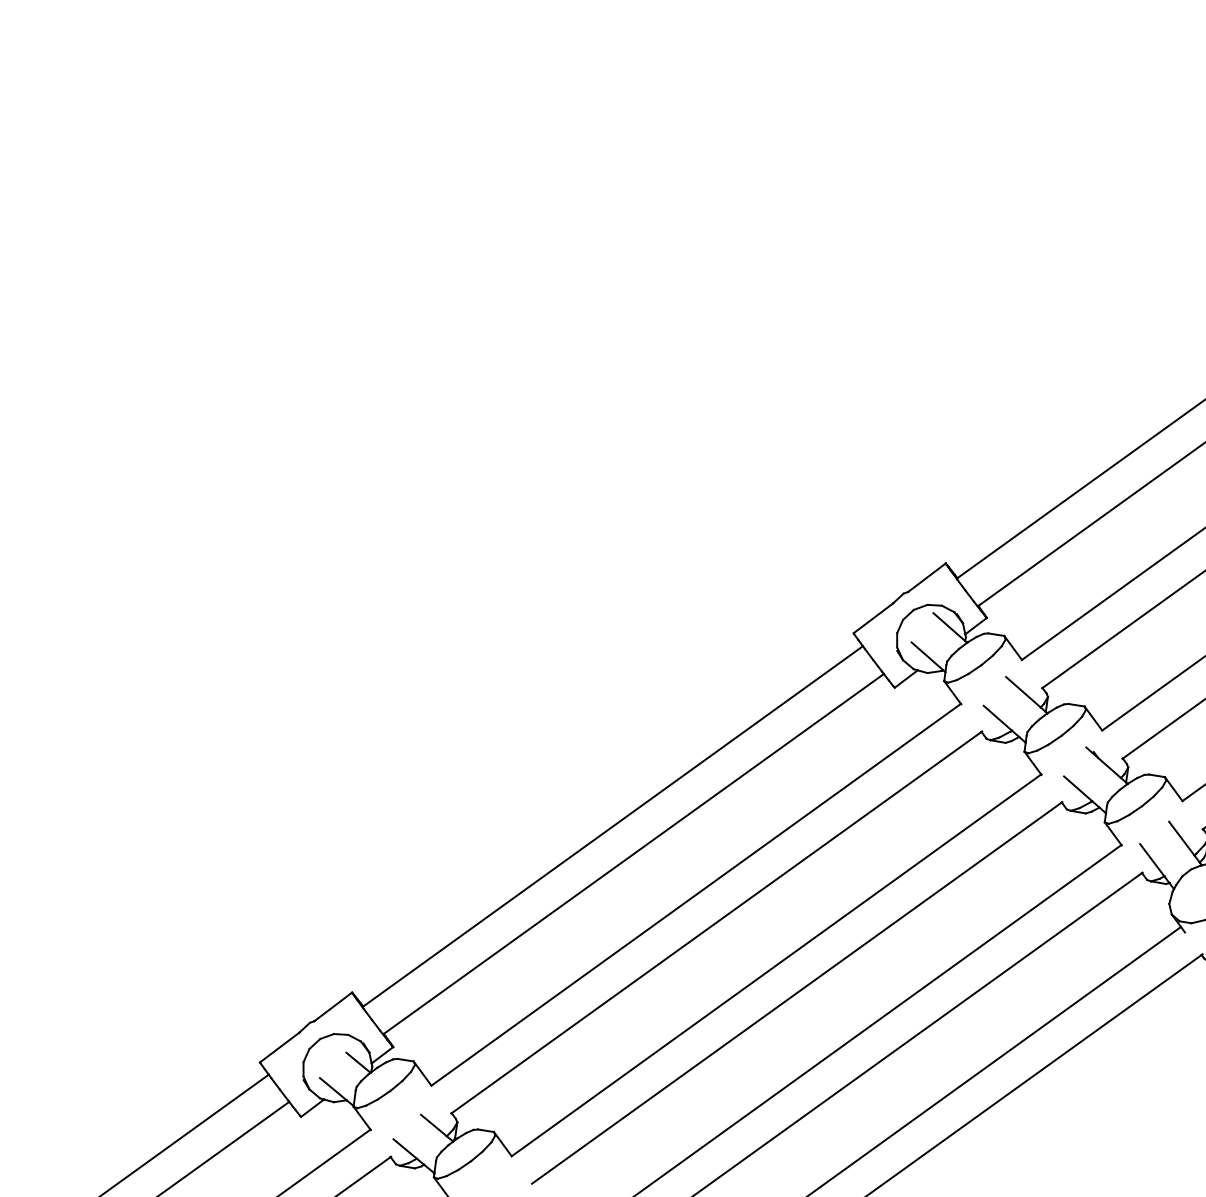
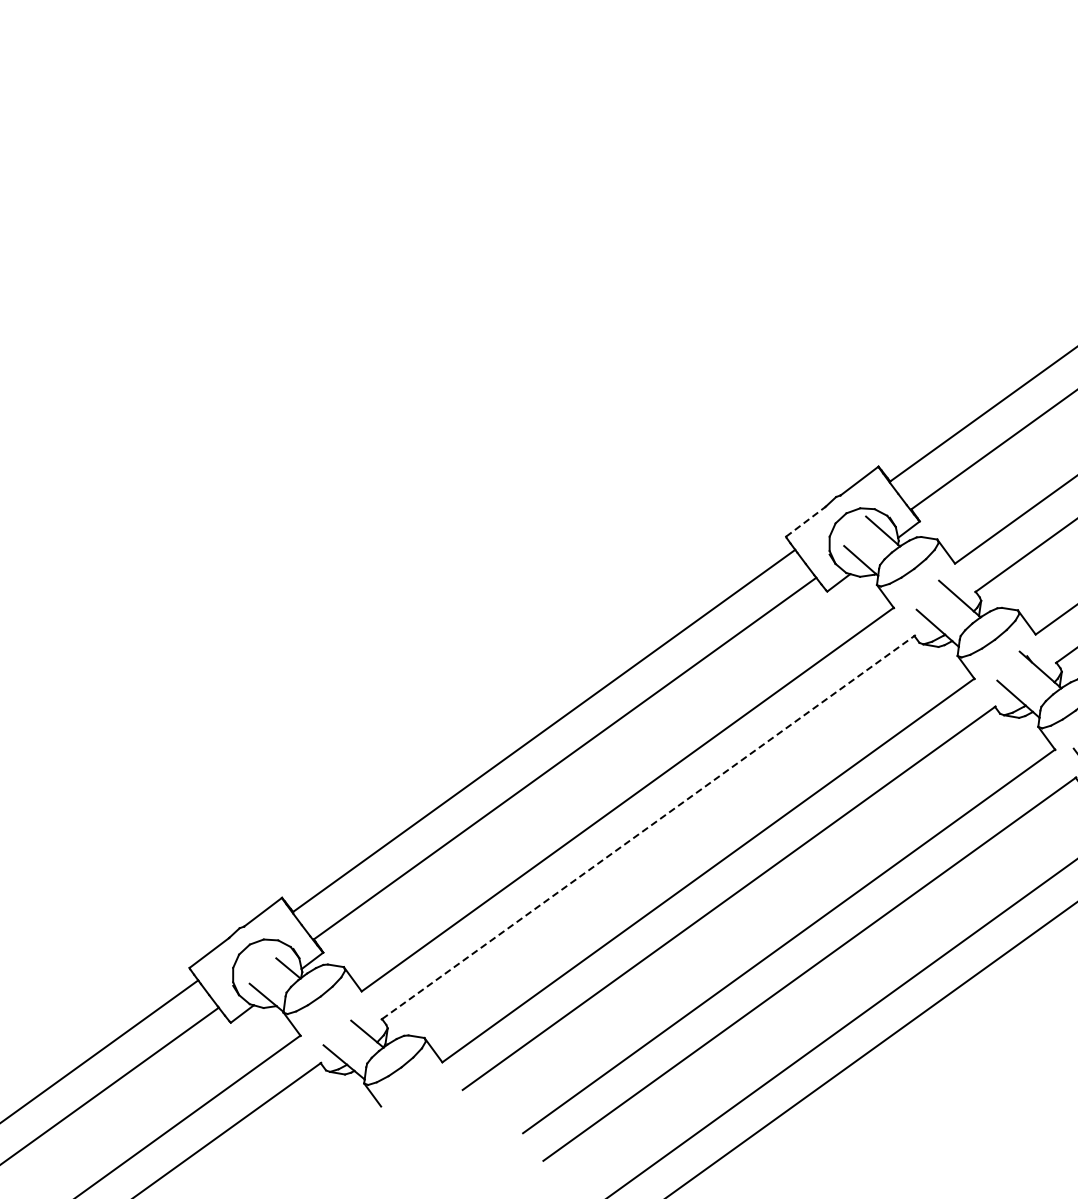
line: (873, 618) -> (805, 522), solid -> dashed
line: (717, 922) -> (649, 827), solid -> dashed

